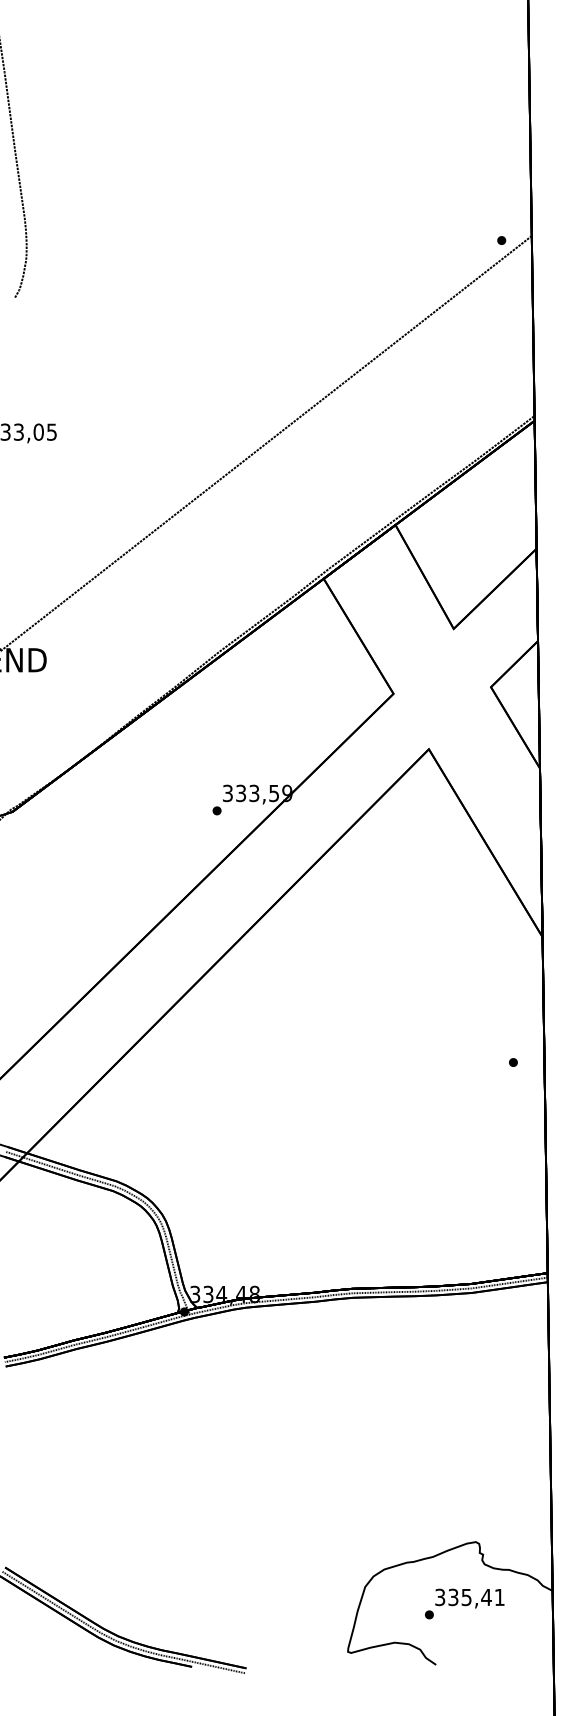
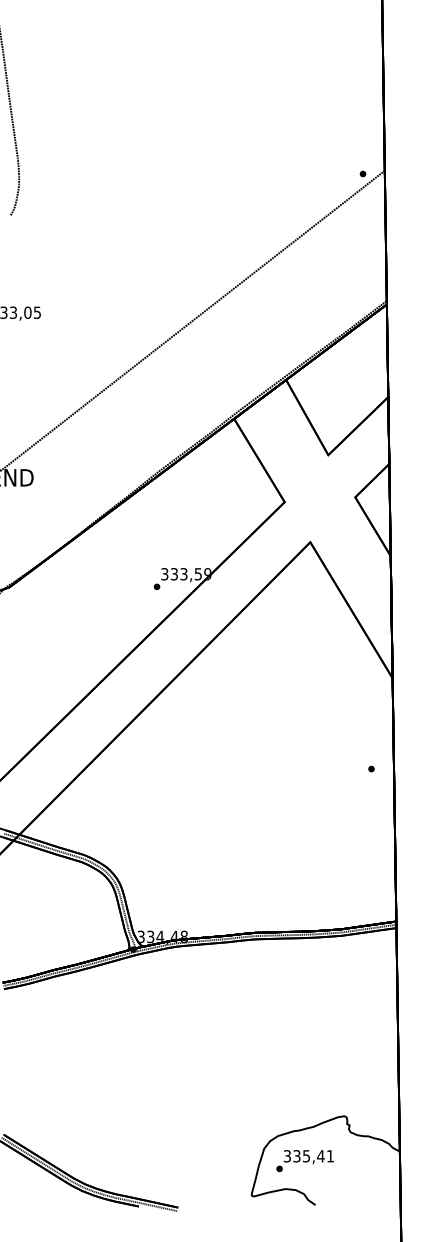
text: (464, 1603) -> (304, 1160), moved

